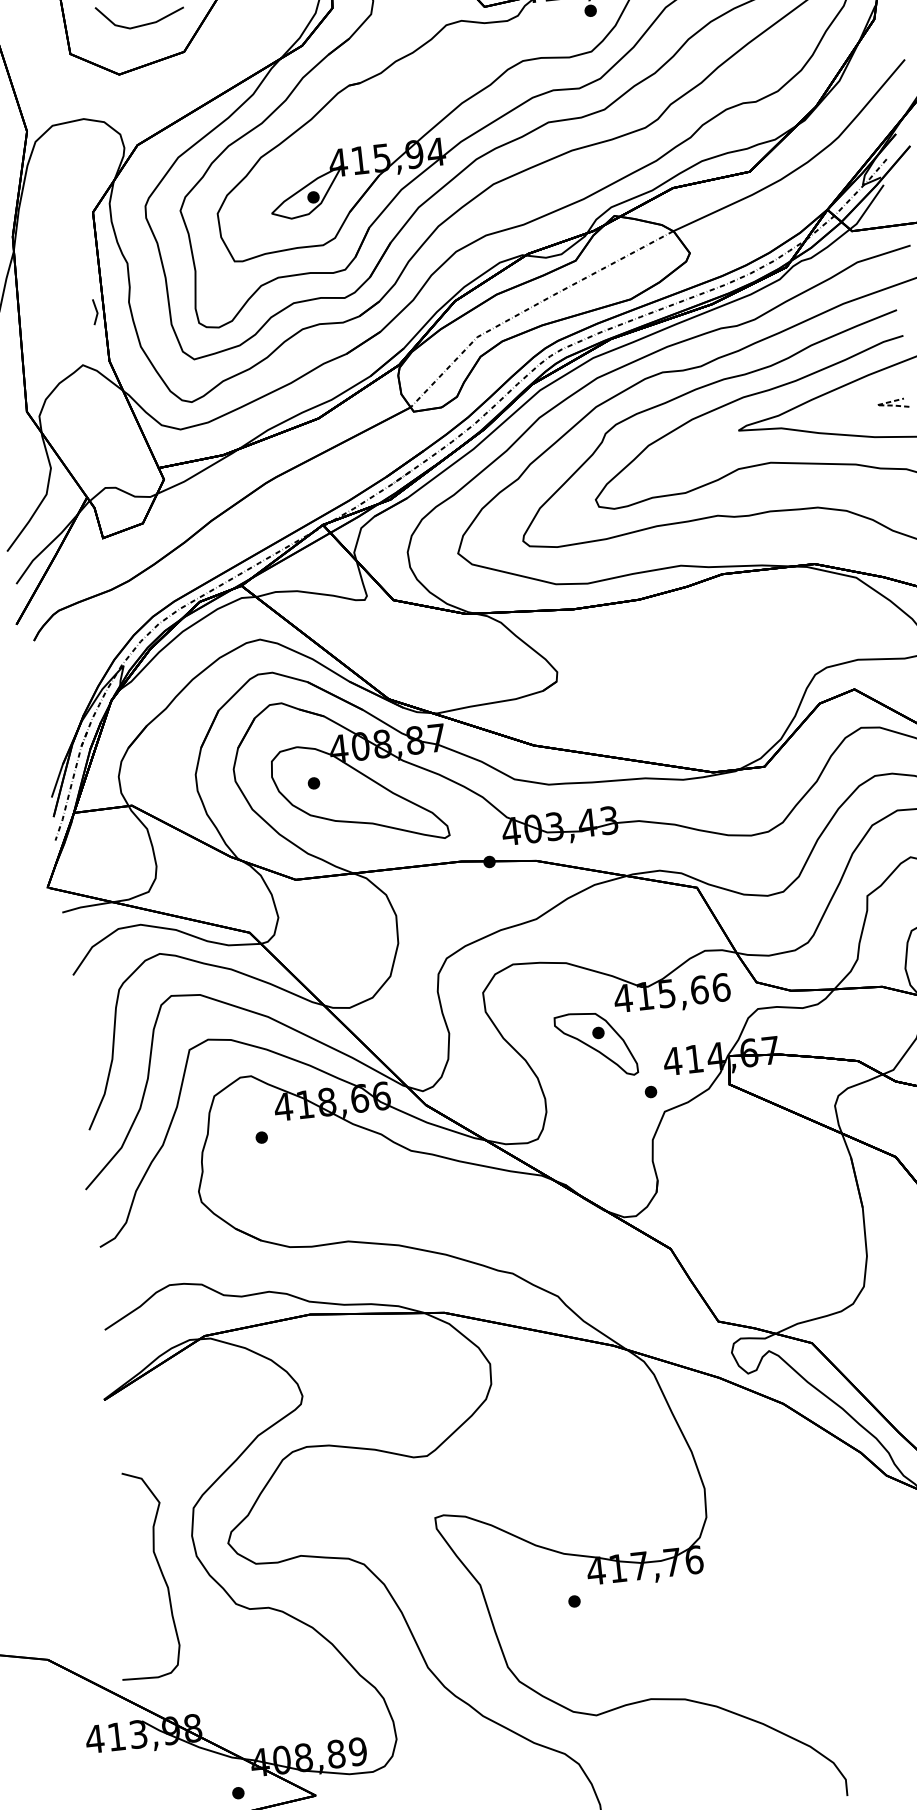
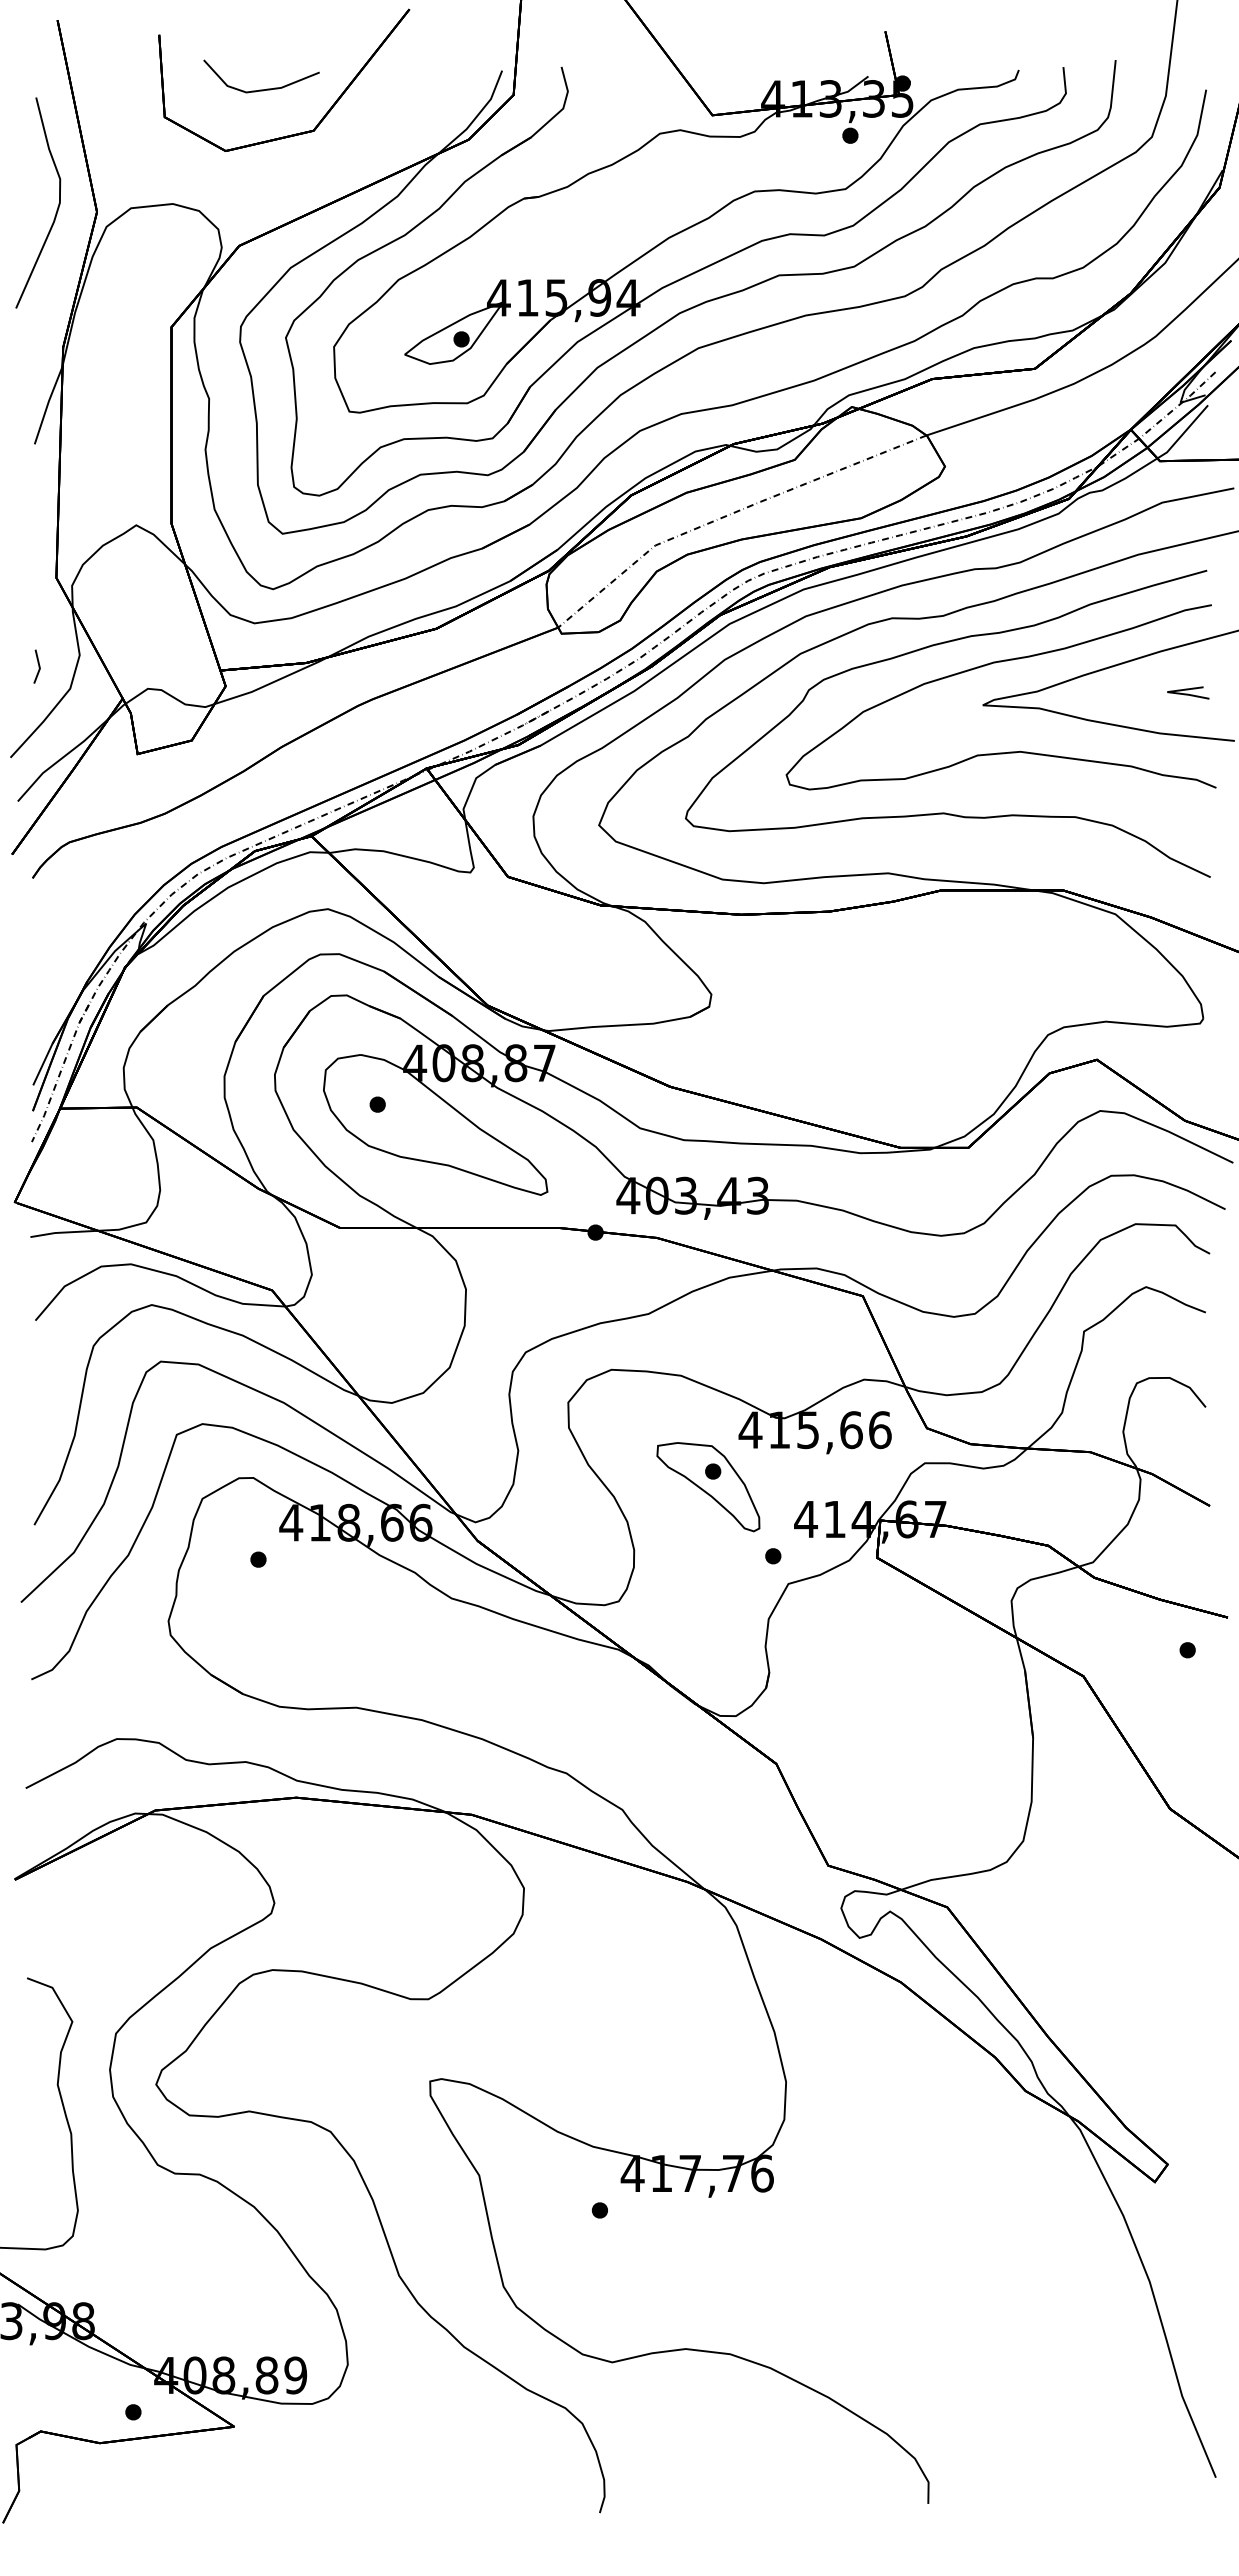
line: (96, 311) -> (38, 666), moved
line: (879, 405) -> (1170, 692), dashed -> solid

